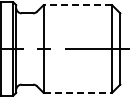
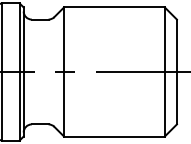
line: (77, 5) -> (113, 7), dashed -> solid
line: (78, 92) -> (115, 136), dashed -> solid

